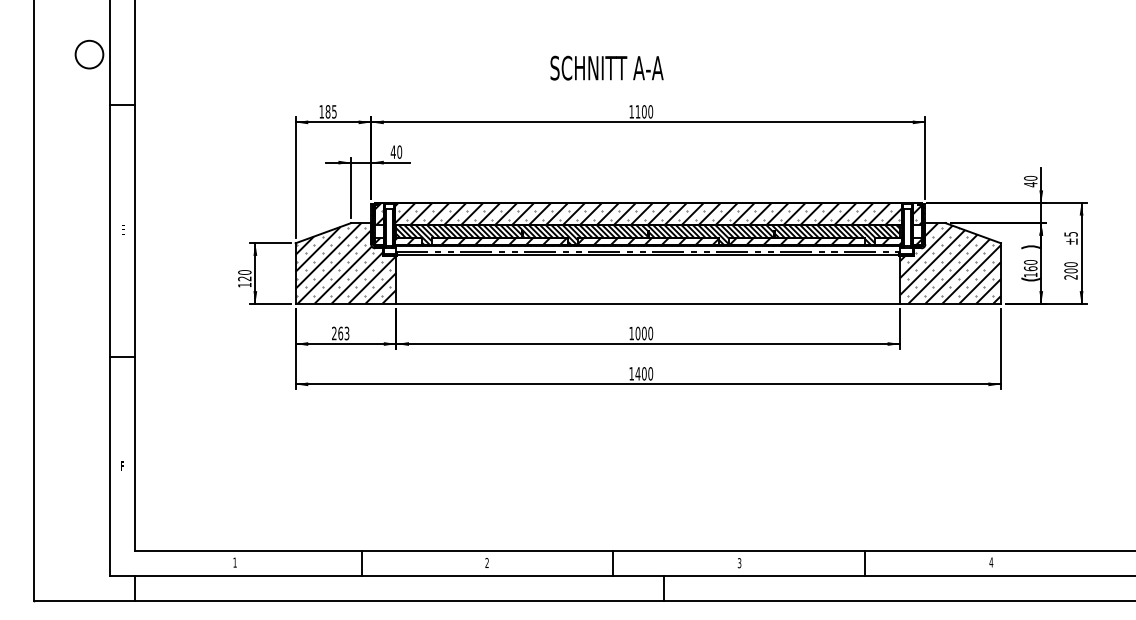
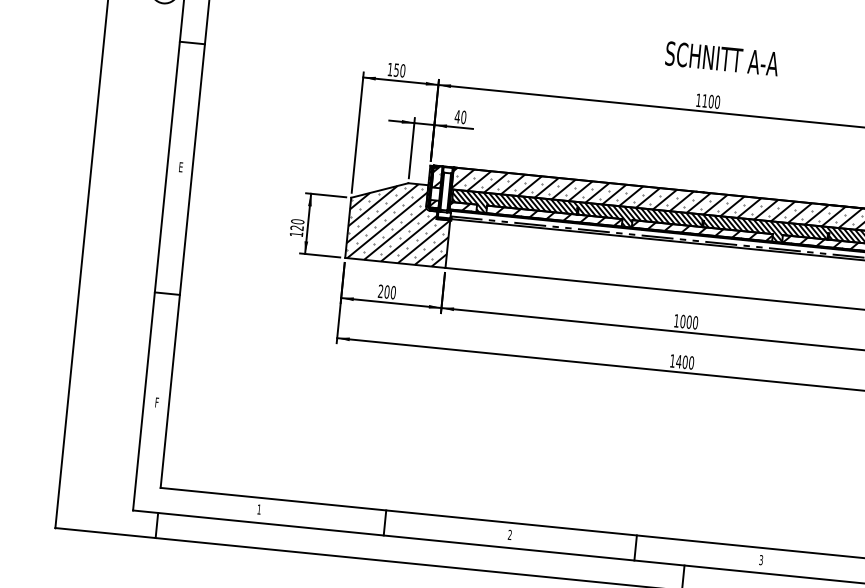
text: (606, 67) -> (721, 58), moved
text: (330, 111) -> (399, 70), 185 -> 150
text: (343, 333) -> (389, 292), 263 -> 200

